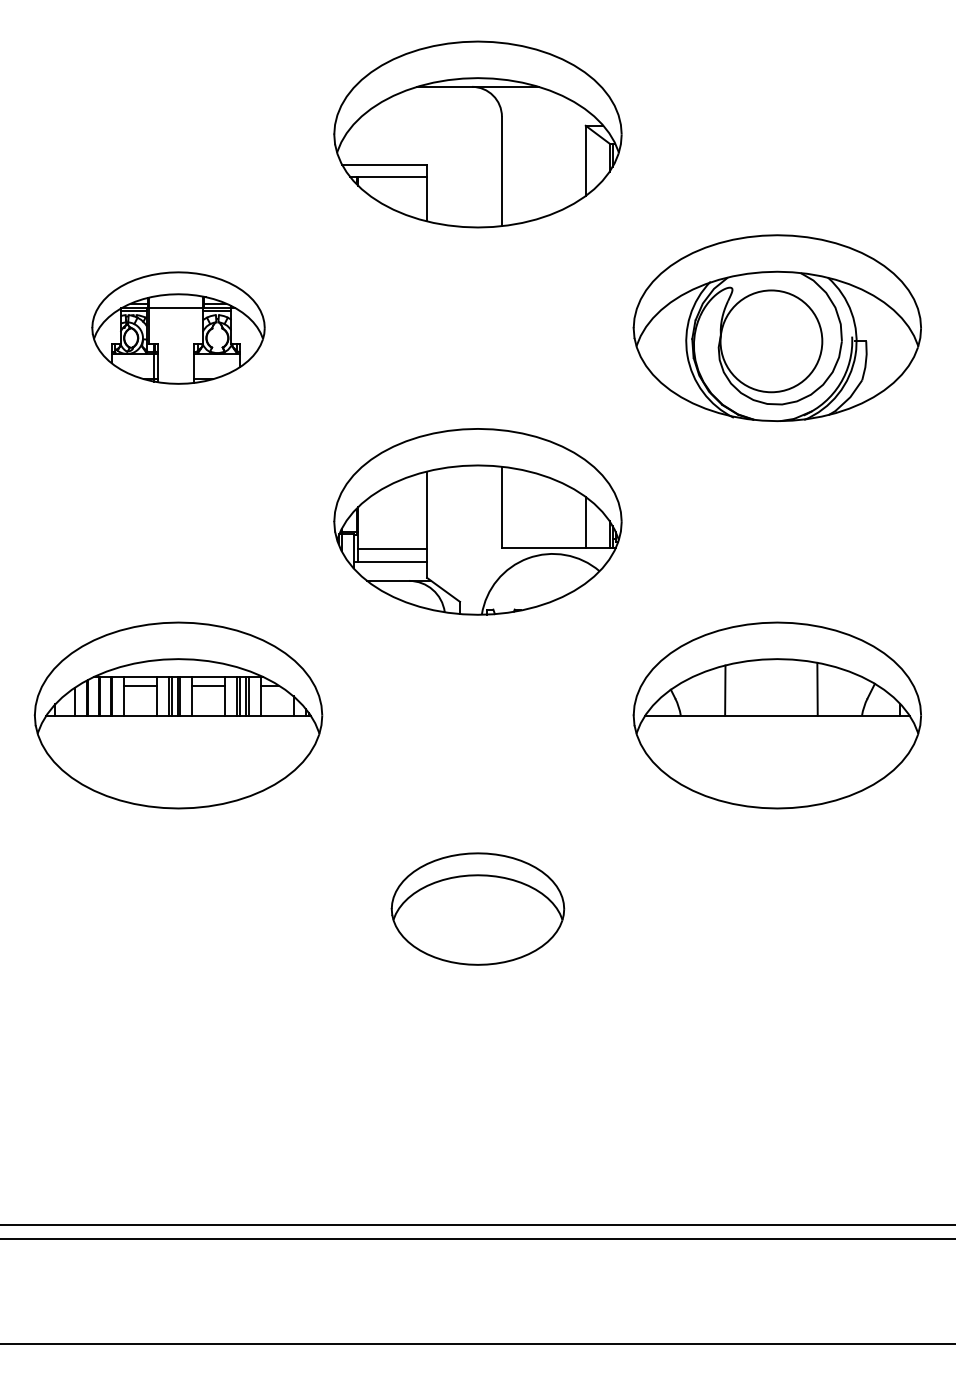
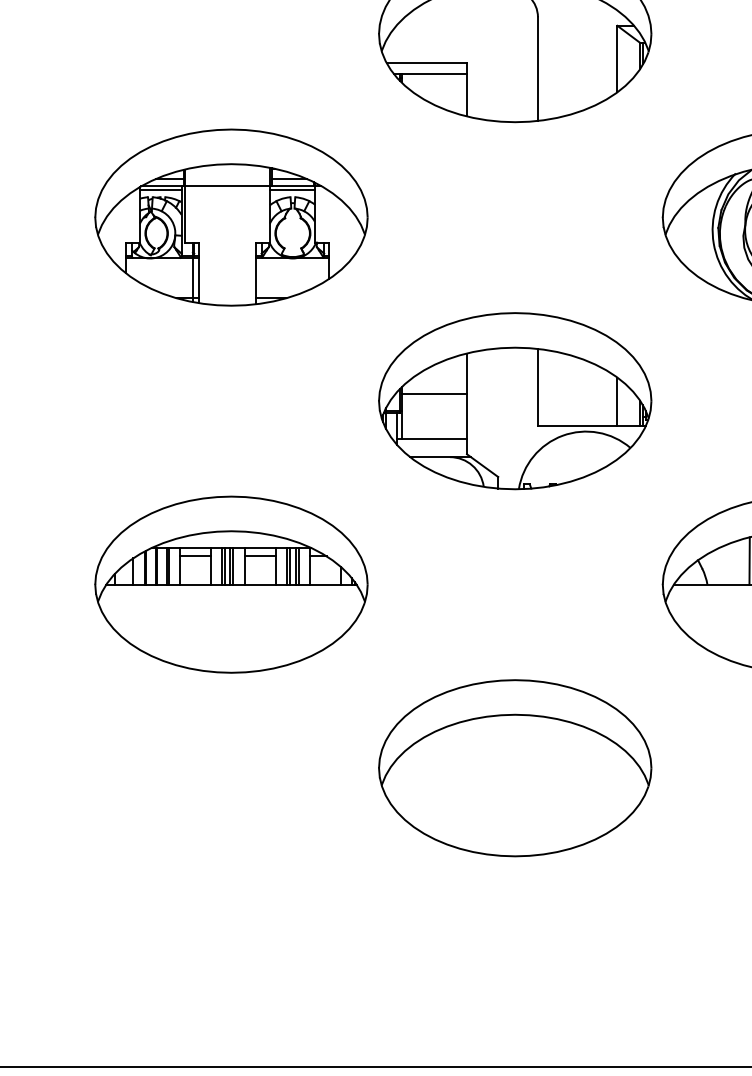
part: (178, 327) -> (231, 216), size x1.67
line: (392, 548) -> (434, 393), moved
part: (477, 908) -> (514, 767), size x1.67

